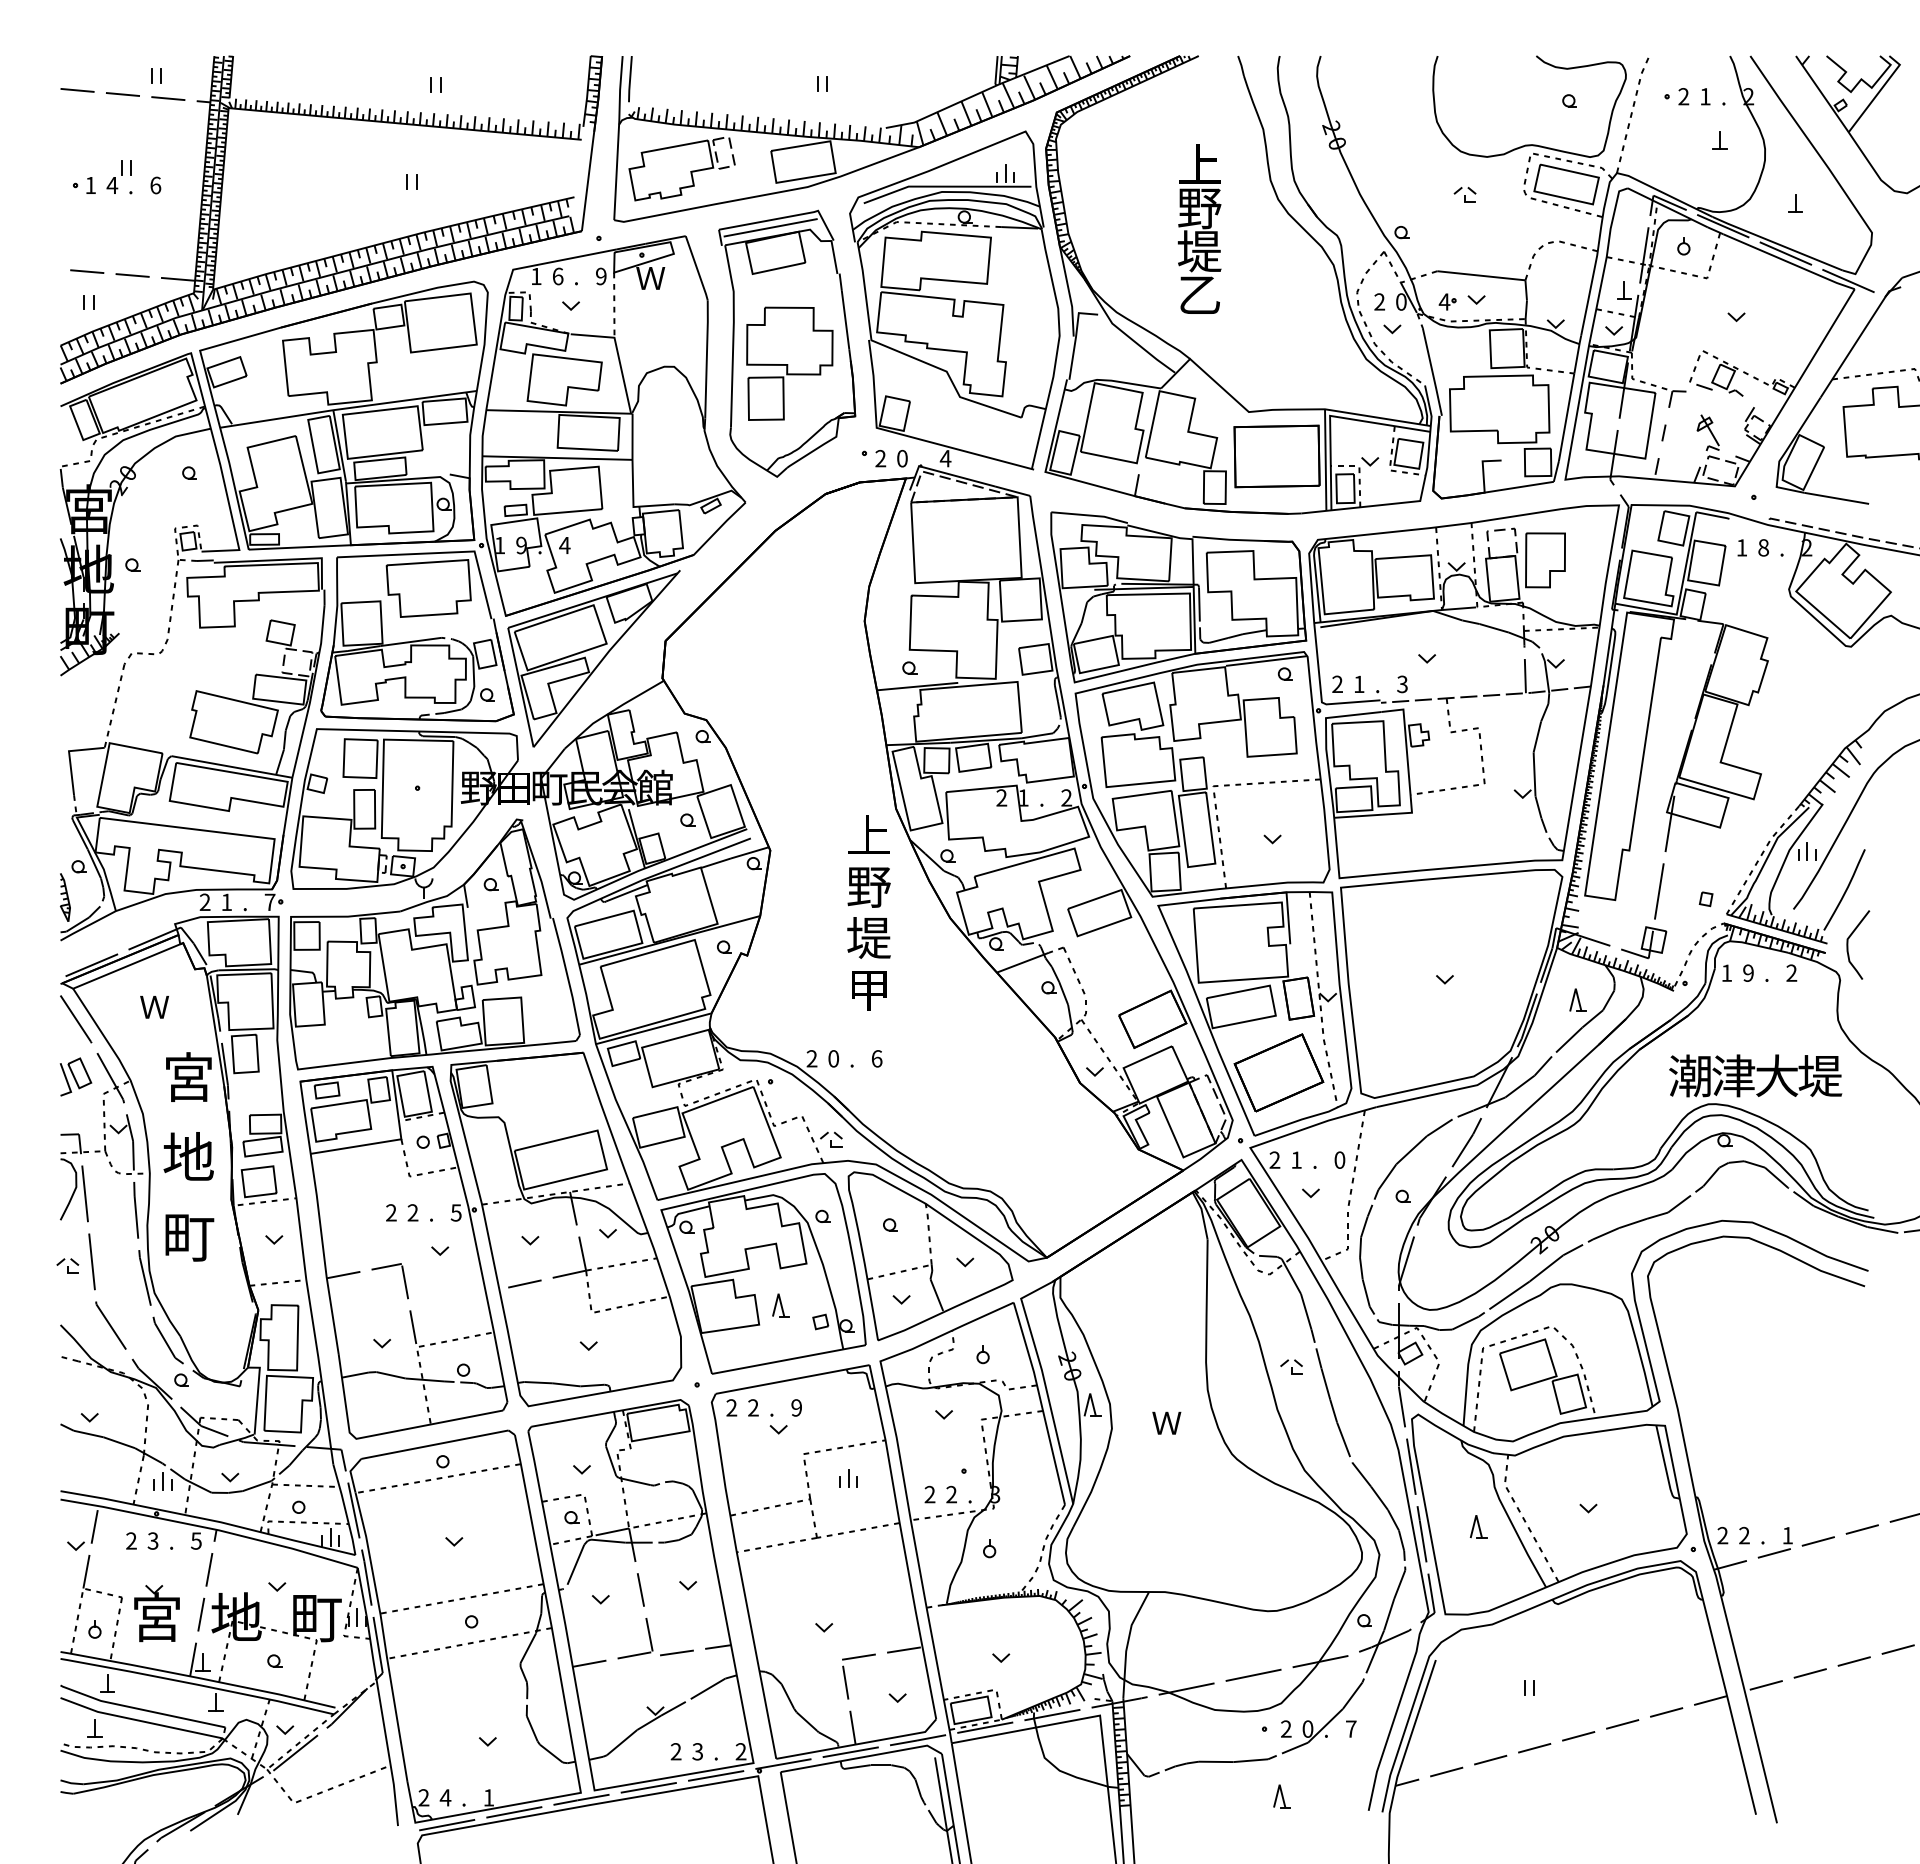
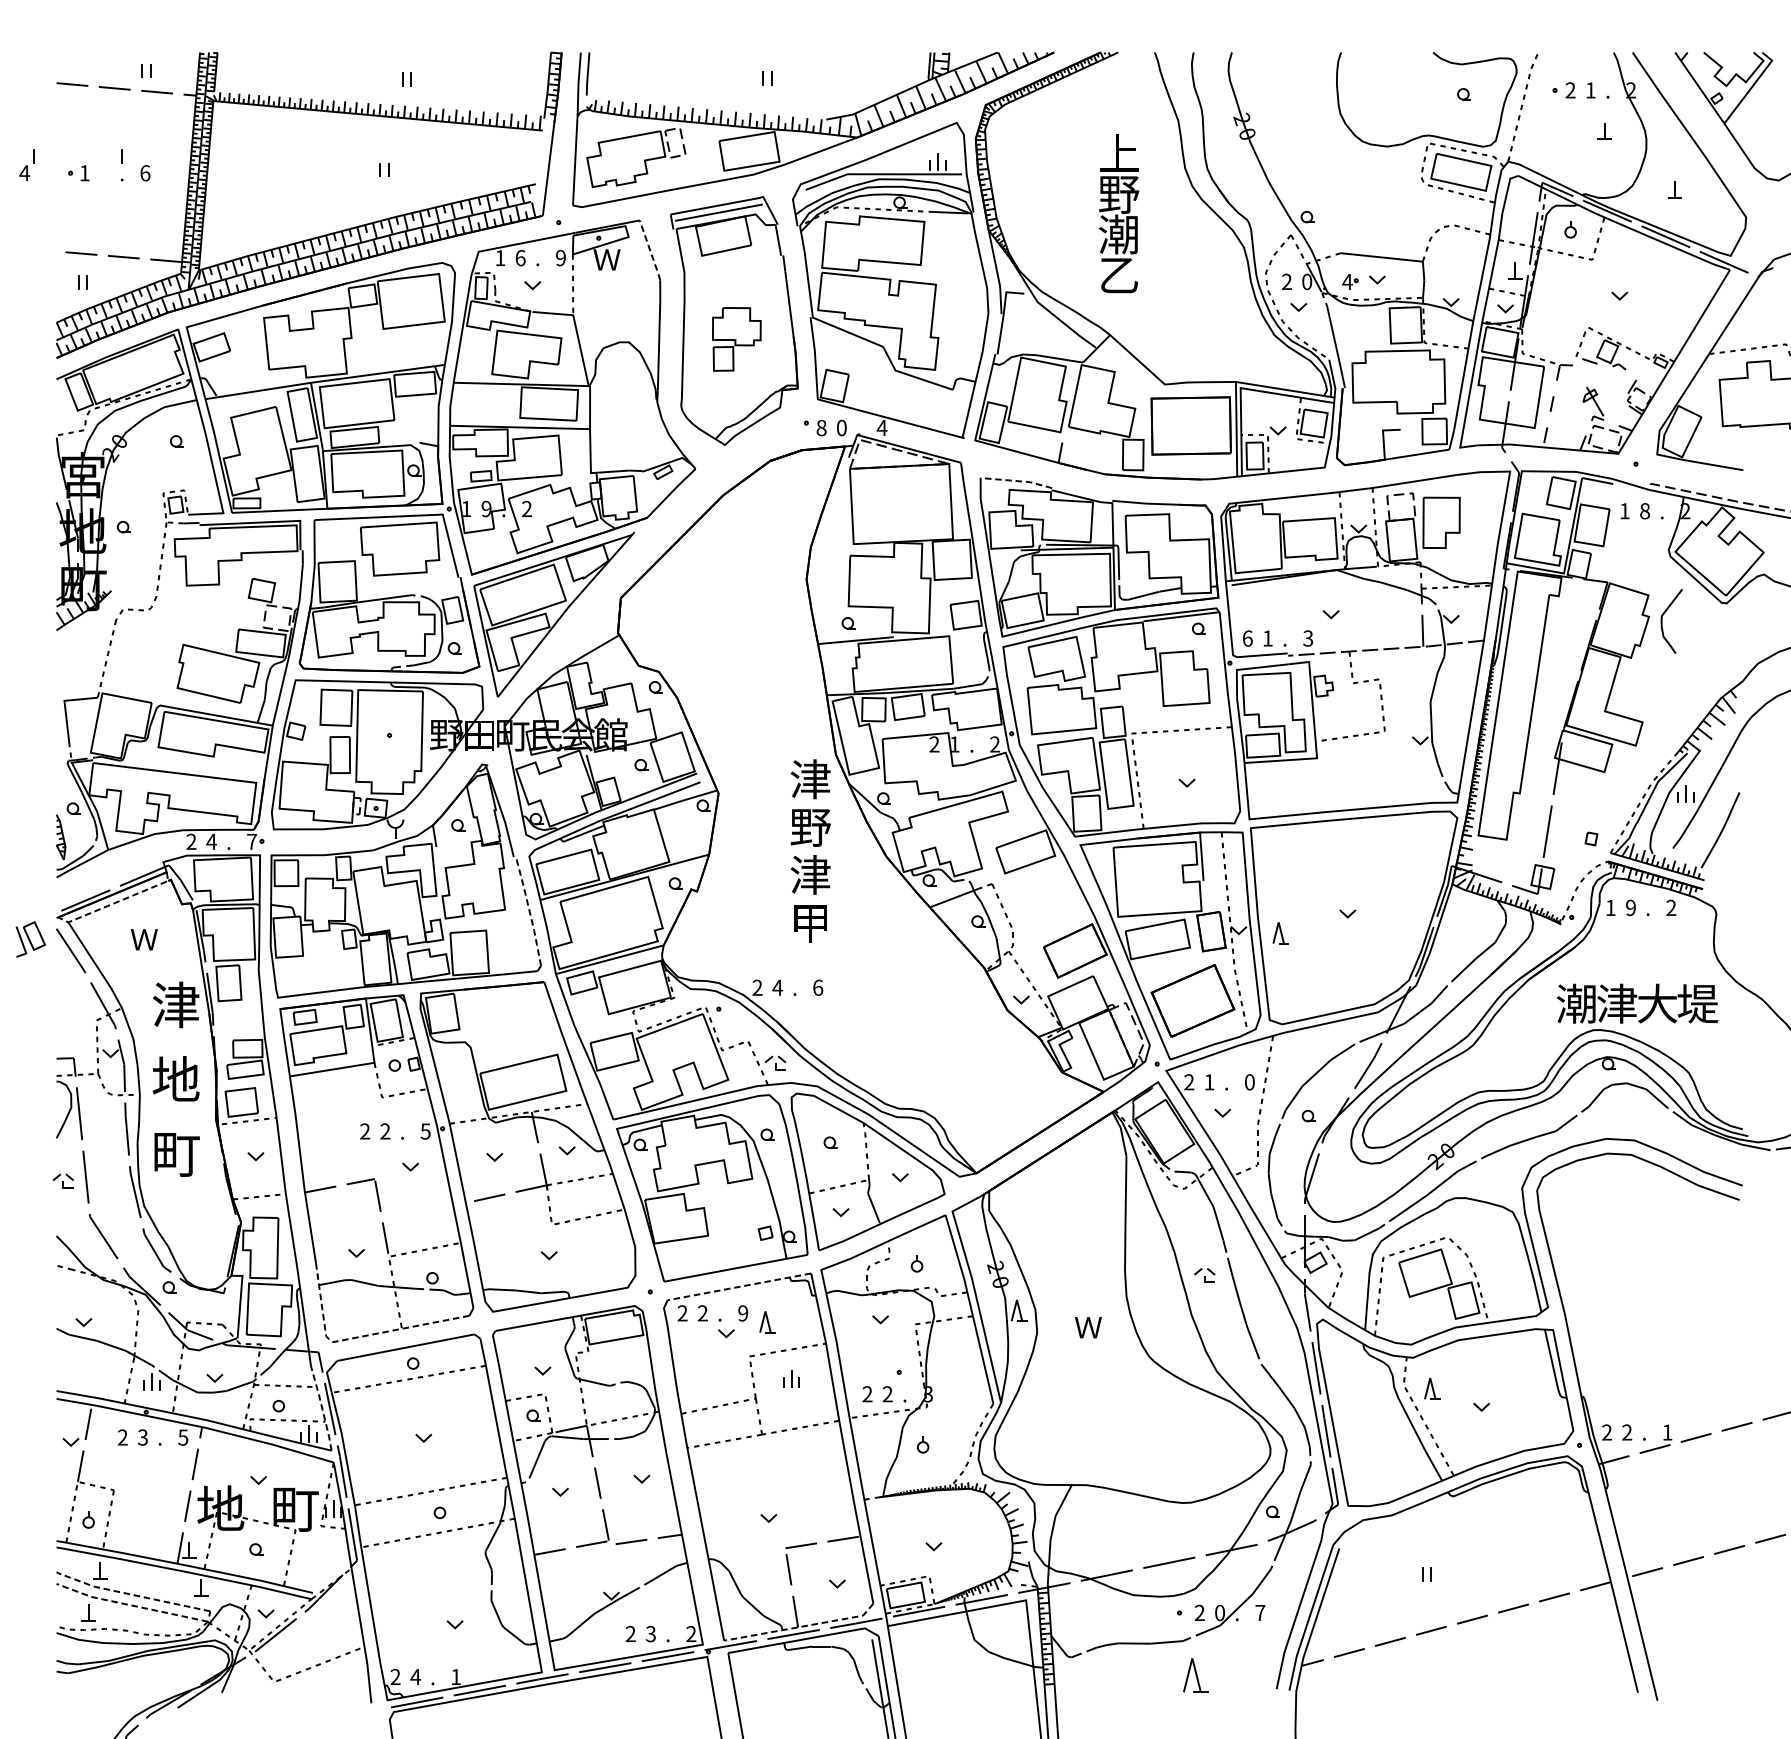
part: (114, 176) -> (26, 164), moved
part: (1464, 194) -> (1366, 181), removed
text: (1199, 250) -> (1118, 233), 堤 -> 潮
line: (697, 268) -> (650, 250), solid -> dashed
part: (789, 363) -> (736, 339), size x0.6
text: (880, 458) -> (821, 427), 2 -> 8
line: (1090, 515) -> (1017, 481), solid -> dashed
text: (564, 545) -> (526, 509), 4 -> 2
text: (1337, 684) -> (1247, 638), 2 -> 6
text: (868, 834) -> (810, 778), 上 -> 津
text: (226, 901) -> (211, 841), 1 -> 4
text: (868, 937) -> (810, 874), 堤 -> 津
curve: (1848, 944) -> (1662, 620), moved
line: (124, 967) -> (116, 902), solid -> dashed
line: (567, 976) -> (529, 911), solid -> dashed
part: (1577, 999) -> (1280, 932), moved
text: (833, 1058) -> (777, 987), 0 -> 4
part: (75, 1076) -> (30, 938), moved
text: (188, 1077) -> (175, 1005), 宮 -> 津
part: (780, 1305) -> (767, 1322), moved
line: (792, 1379) -> (739, 1286), solid -> dashed
line: (384, 1433) -> (358, 1337), solid -> dashed
line: (345, 1509) -> (322, 1408), solid -> dashed
part: (1478, 1526) -> (1432, 1388), moved
part: (156, 1613) -> (146, 1505), removed
line: (140, 1709) -> (131, 1594), solid -> dashed
line: (139, 1720) -> (130, 1604), solid -> dashed
line: (859, 1743) -> (801, 1626), solid -> dashed
part: (1281, 1796) -> (1195, 1675), size x1.6

